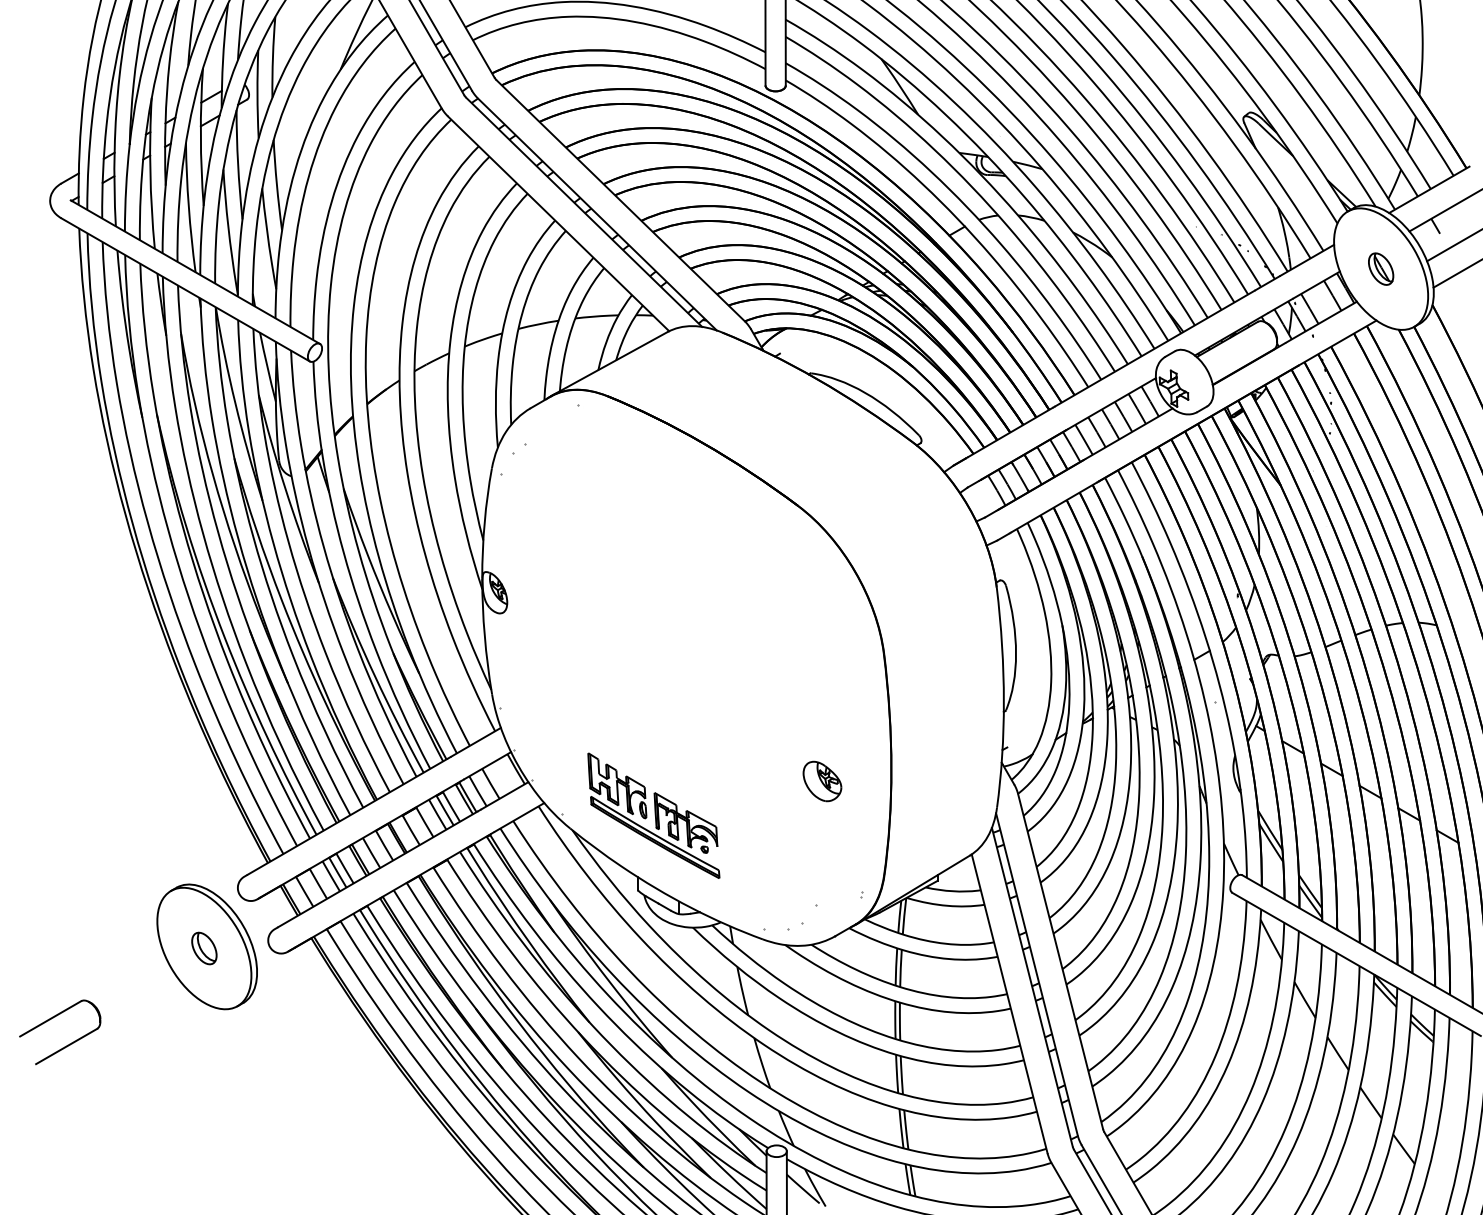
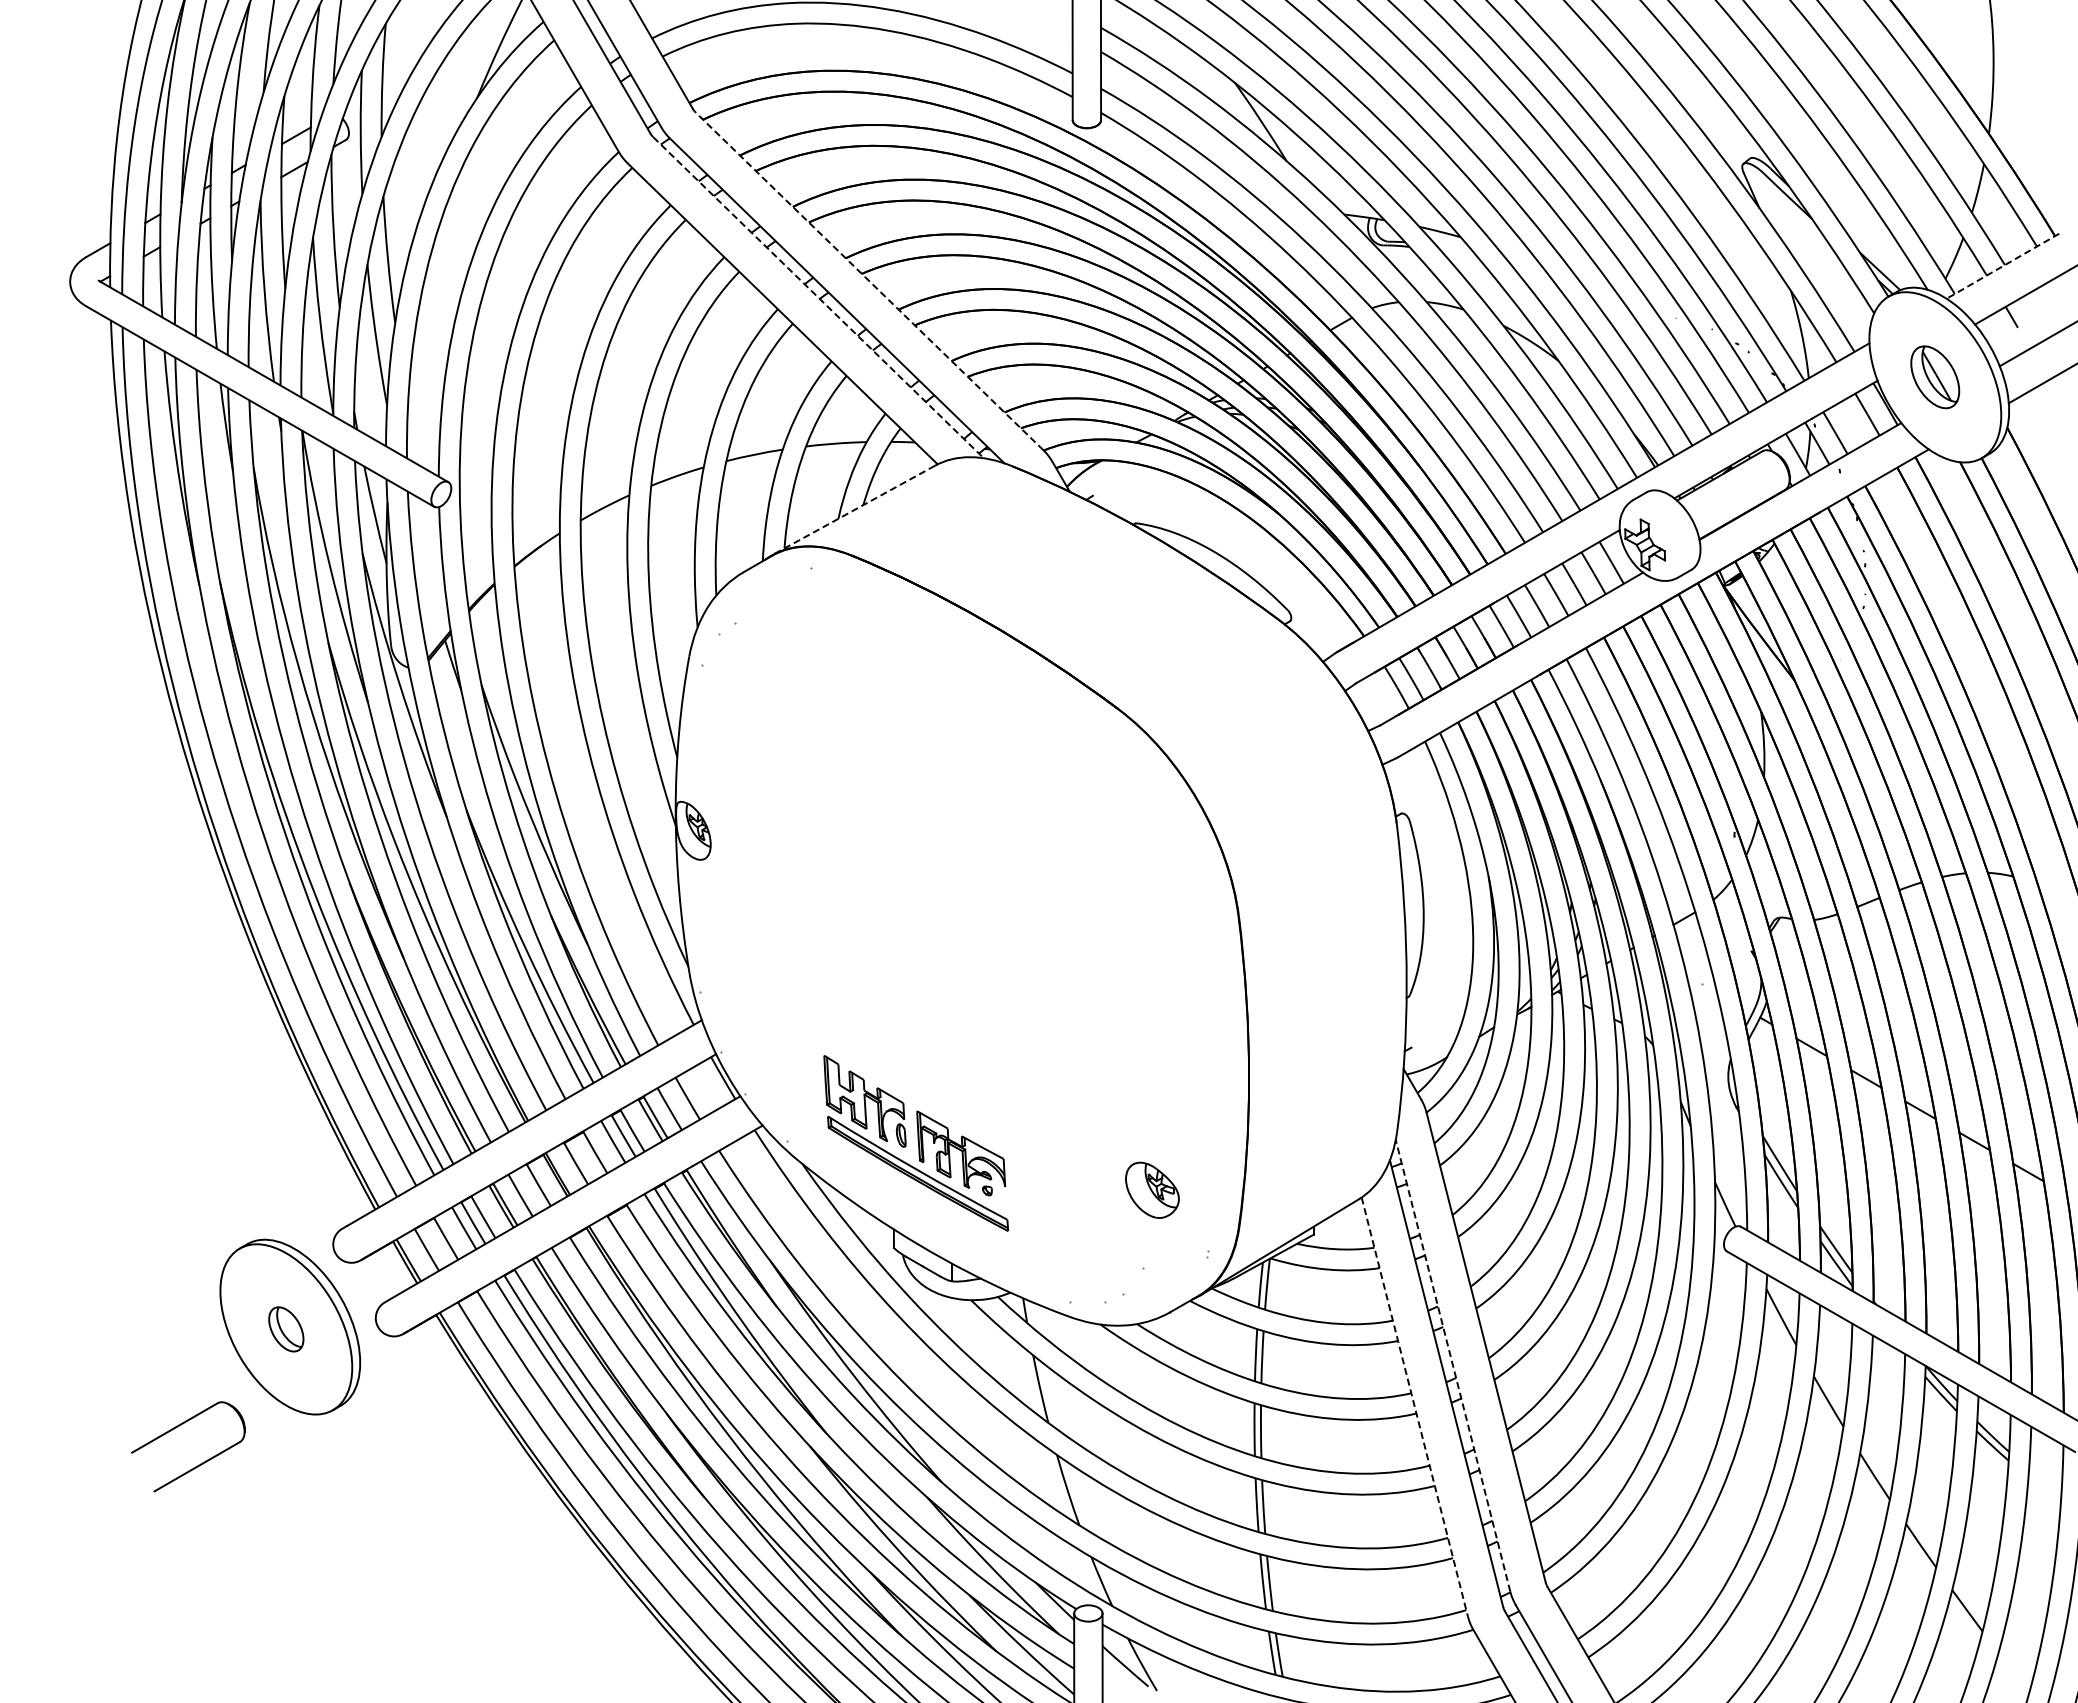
line: (1429, 190) -> (2002, 266), solid -> dashed
line: (620, 200) -> (869, 281), solid -> dashed
line: (584, 212) -> (818, 298), solid -> dashed
part: (1381, 269) -> (1935, 377), size x1.4
line: (609, 364) -> (853, 510), solid -> dashed
part: (822, 780) -> (1152, 1189), moved
line: (1037, 974) -> (1453, 1365), solid -> dashed
line: (1009, 1003) -> (1414, 1406), solid -> dashed
part: (67, 1044) -> (198, 1464), moved

